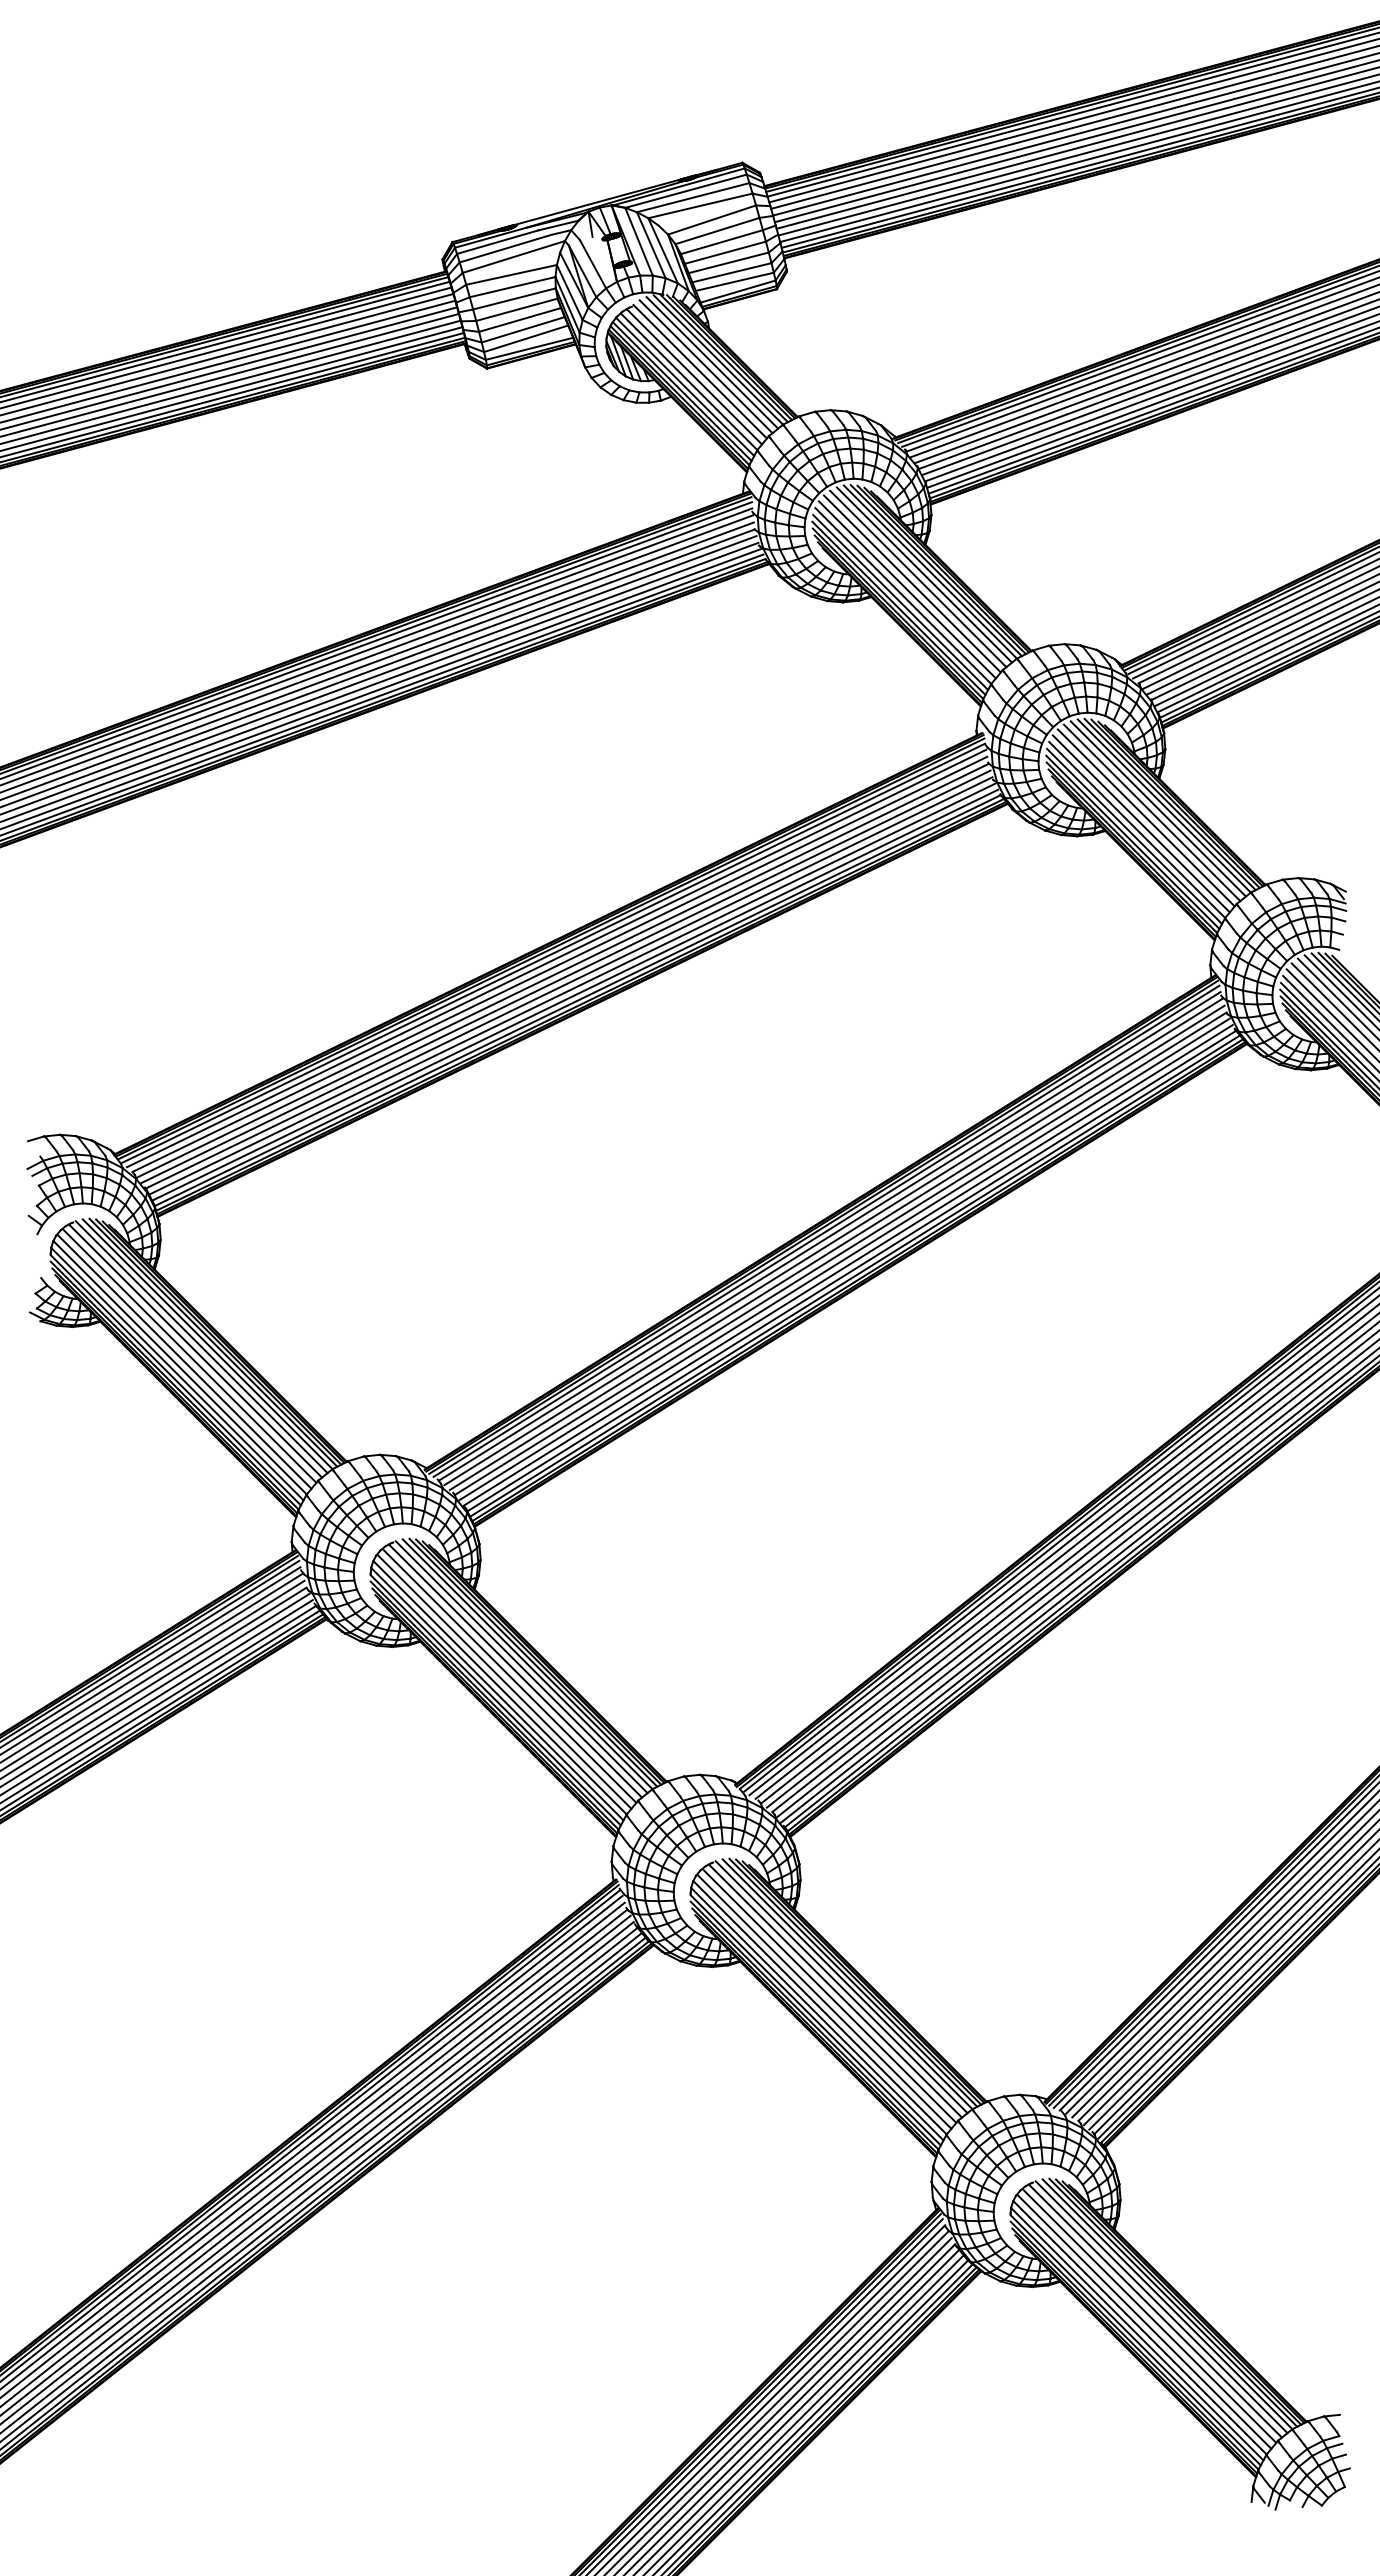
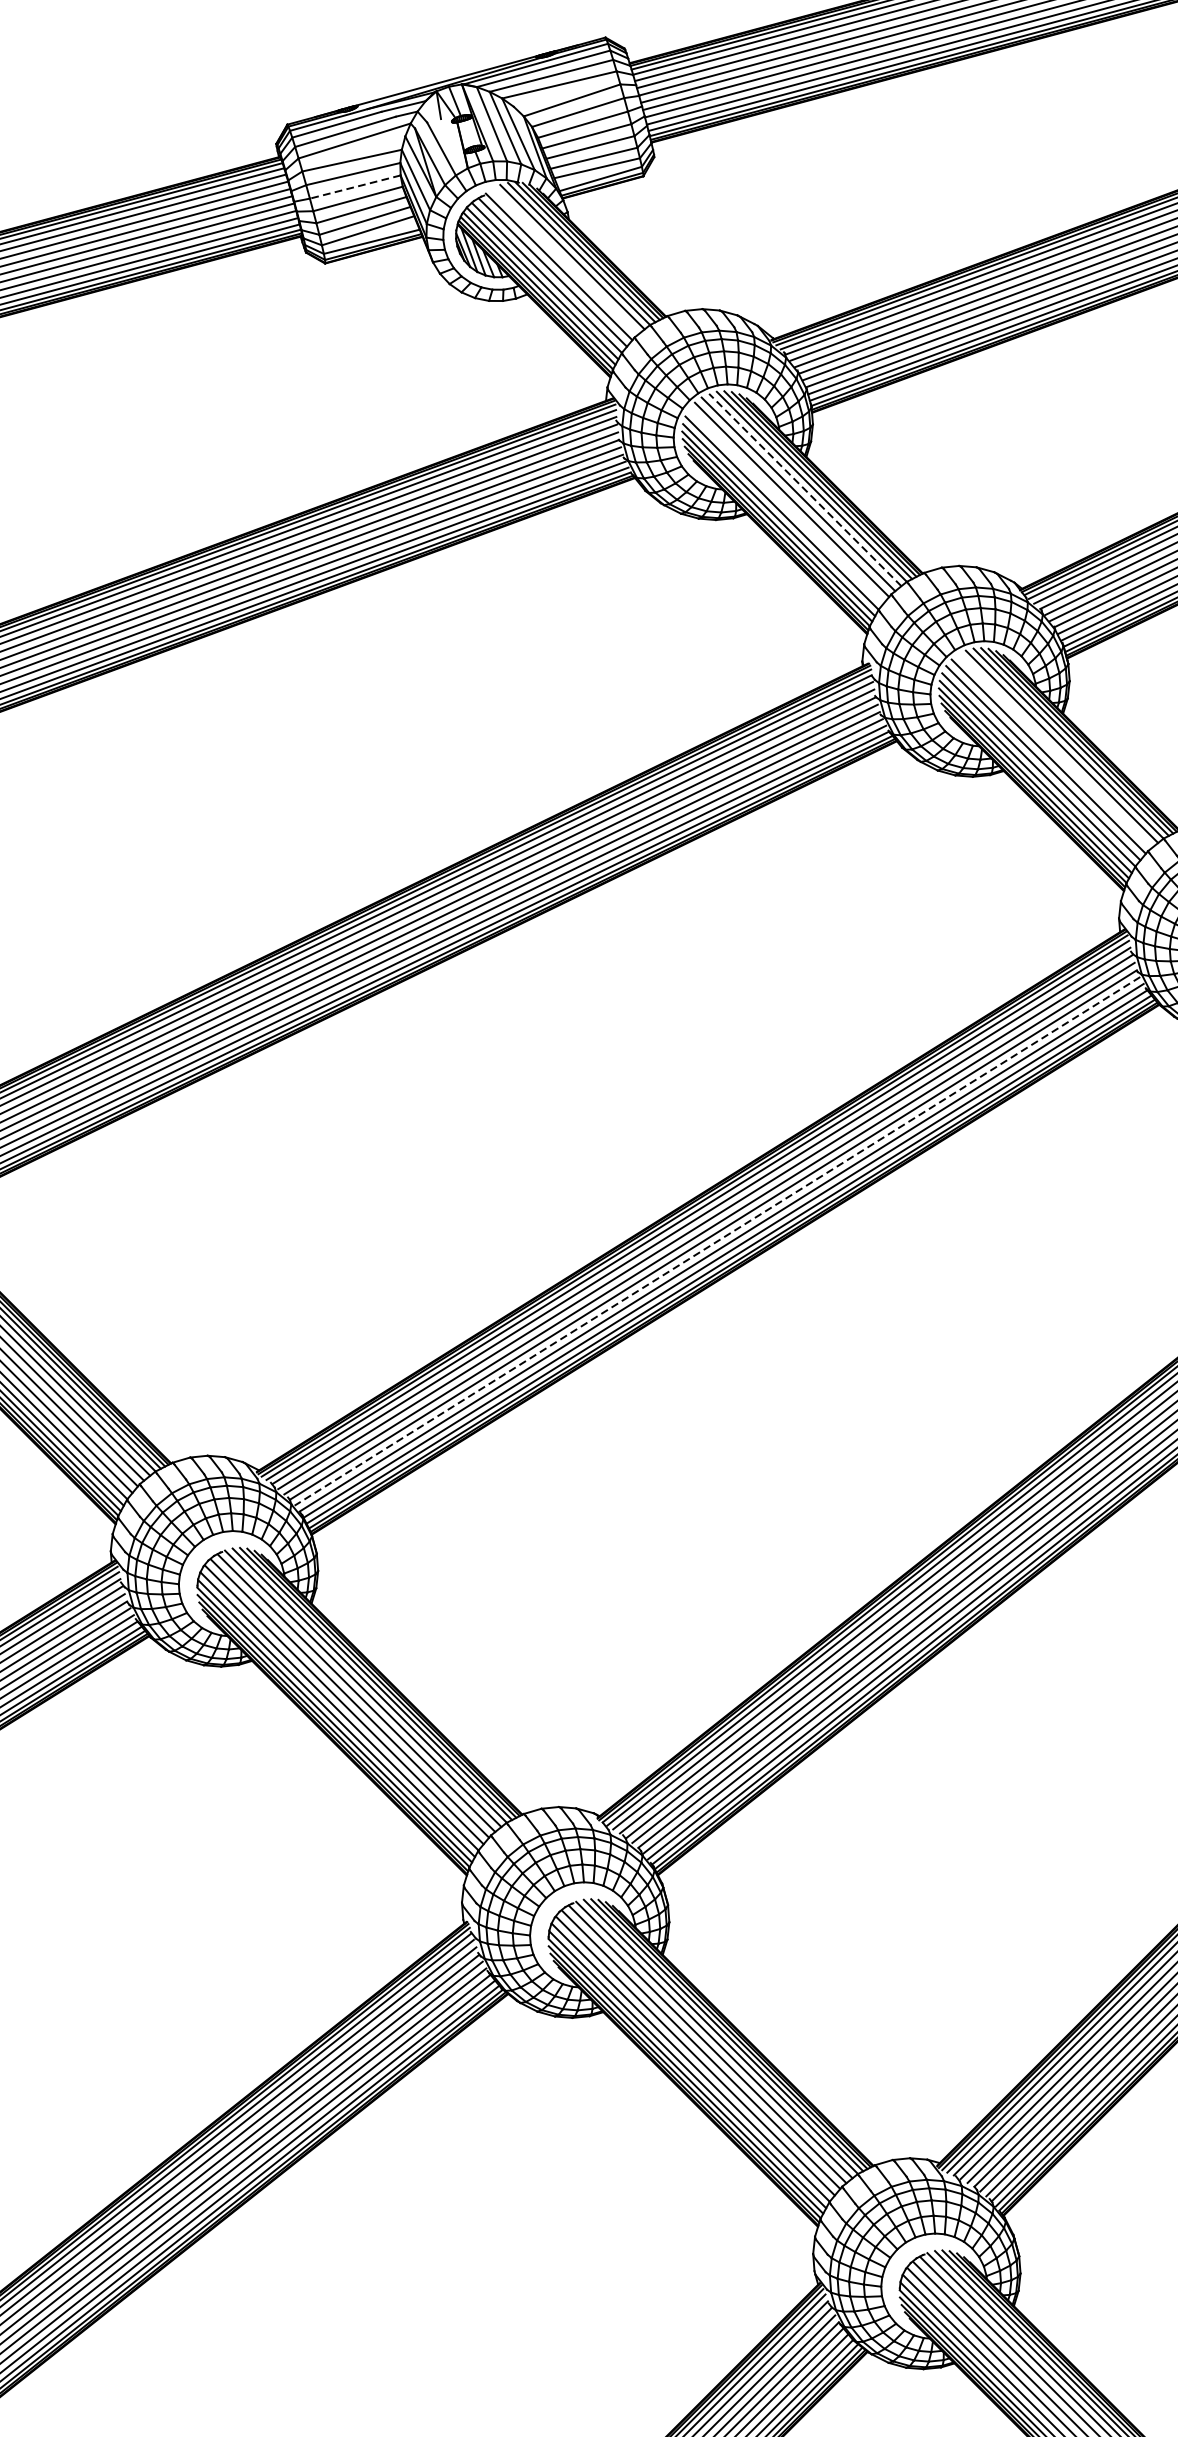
line: (514, 298) -> (355, 186), solid -> dashed
line: (705, 366) -> (564, 261), removed
line: (924, 575) -> (805, 490), solid -> dashed
line: (906, 589) -> (785, 505), removed
line: (1151, 812) -> (1054, 750), removed
line: (844, 1259) -> (717, 1241), solid -> dashed

